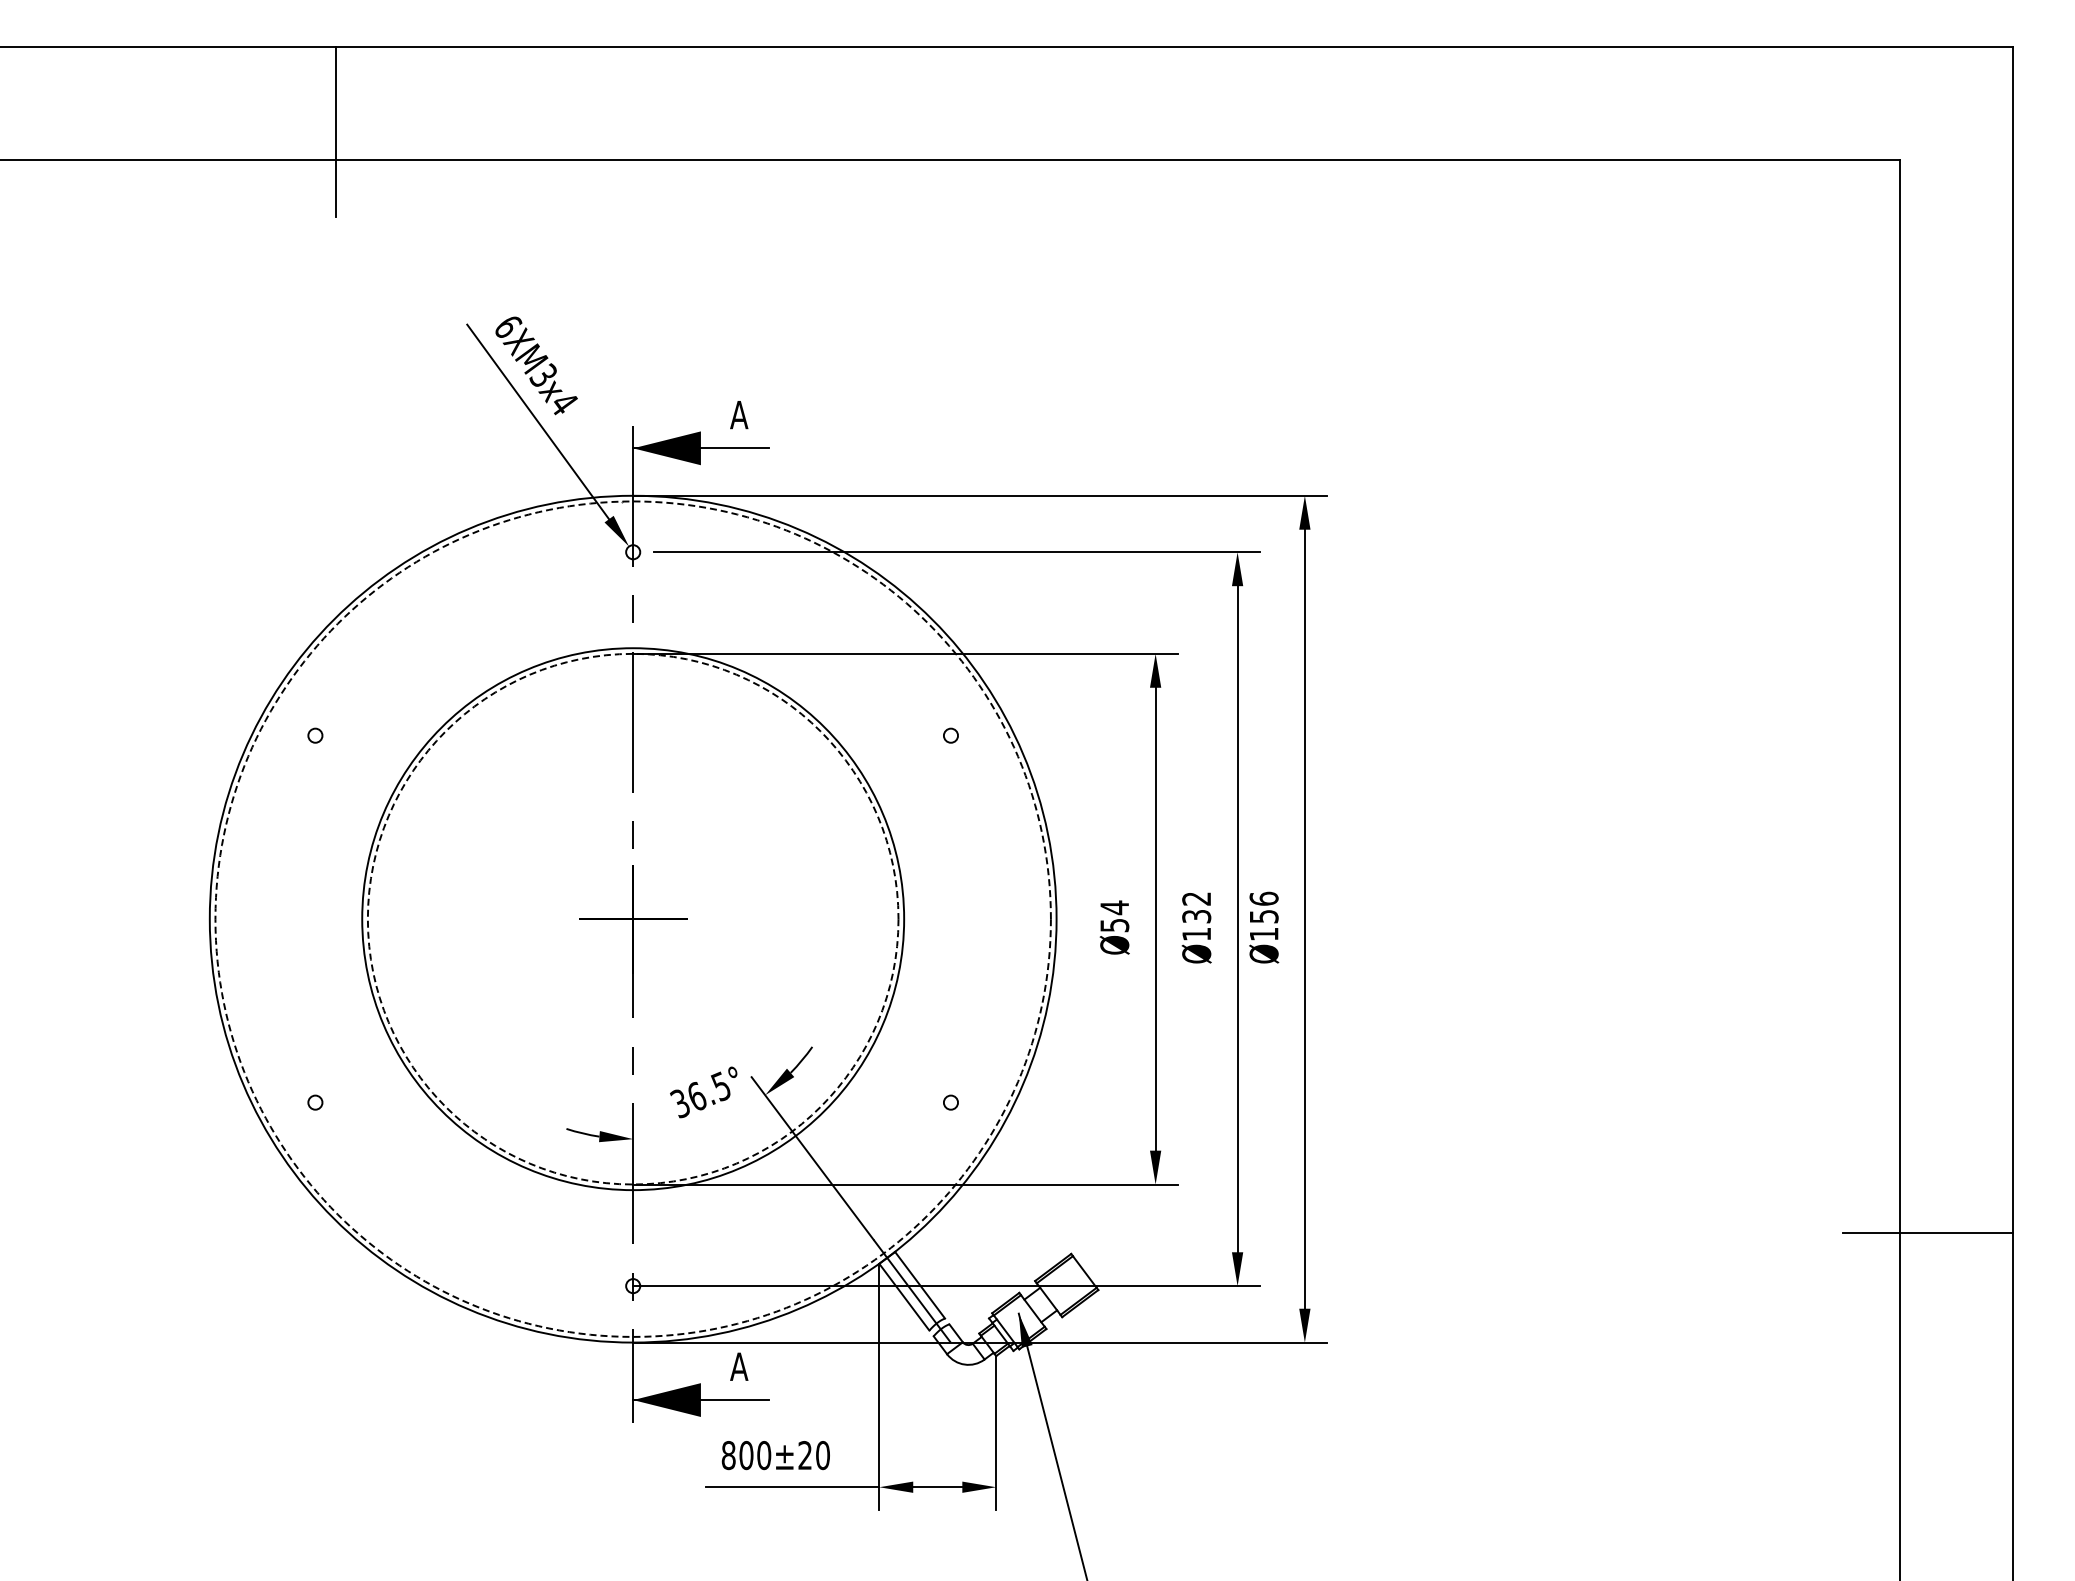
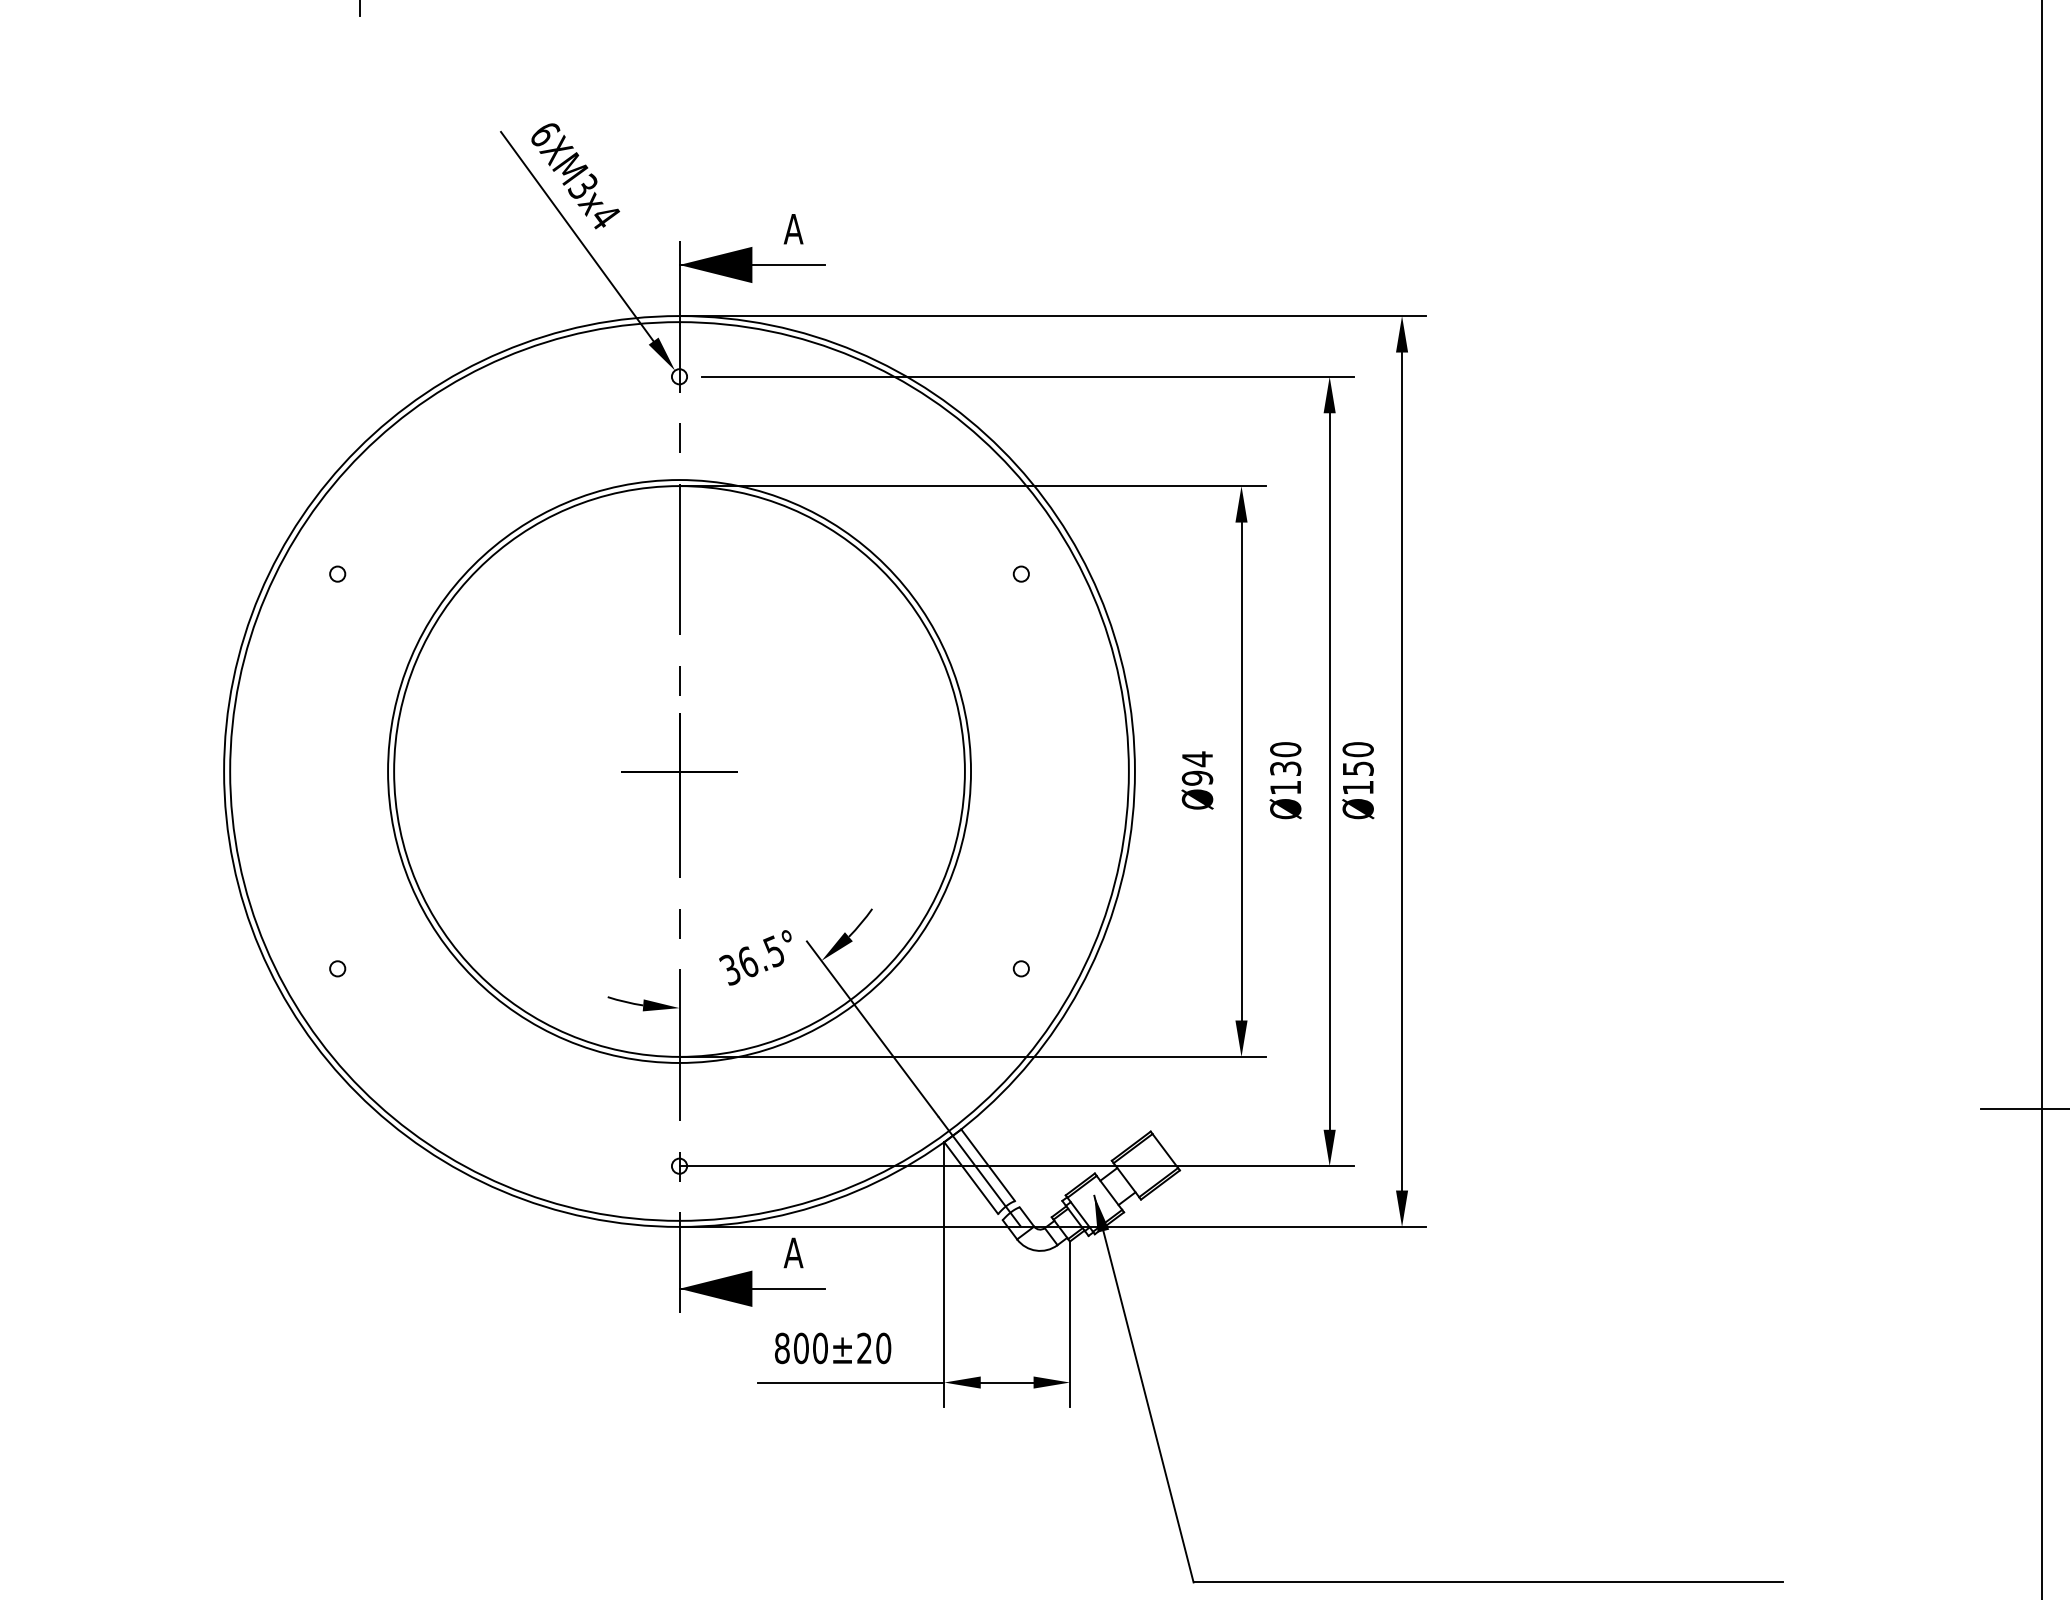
text: (1196, 898) -> (1285, 749), Ø132 -> Ø130
text: (1263, 898) -> (1357, 749), Ø156 -> Ø150
circle: (632, 918) -> (678, 770), dashed -> solid
circle: (632, 918) -> (678, 770), dashed -> solid
text: (1114, 925) -> (1197, 778), Ø54 -> Ø94

